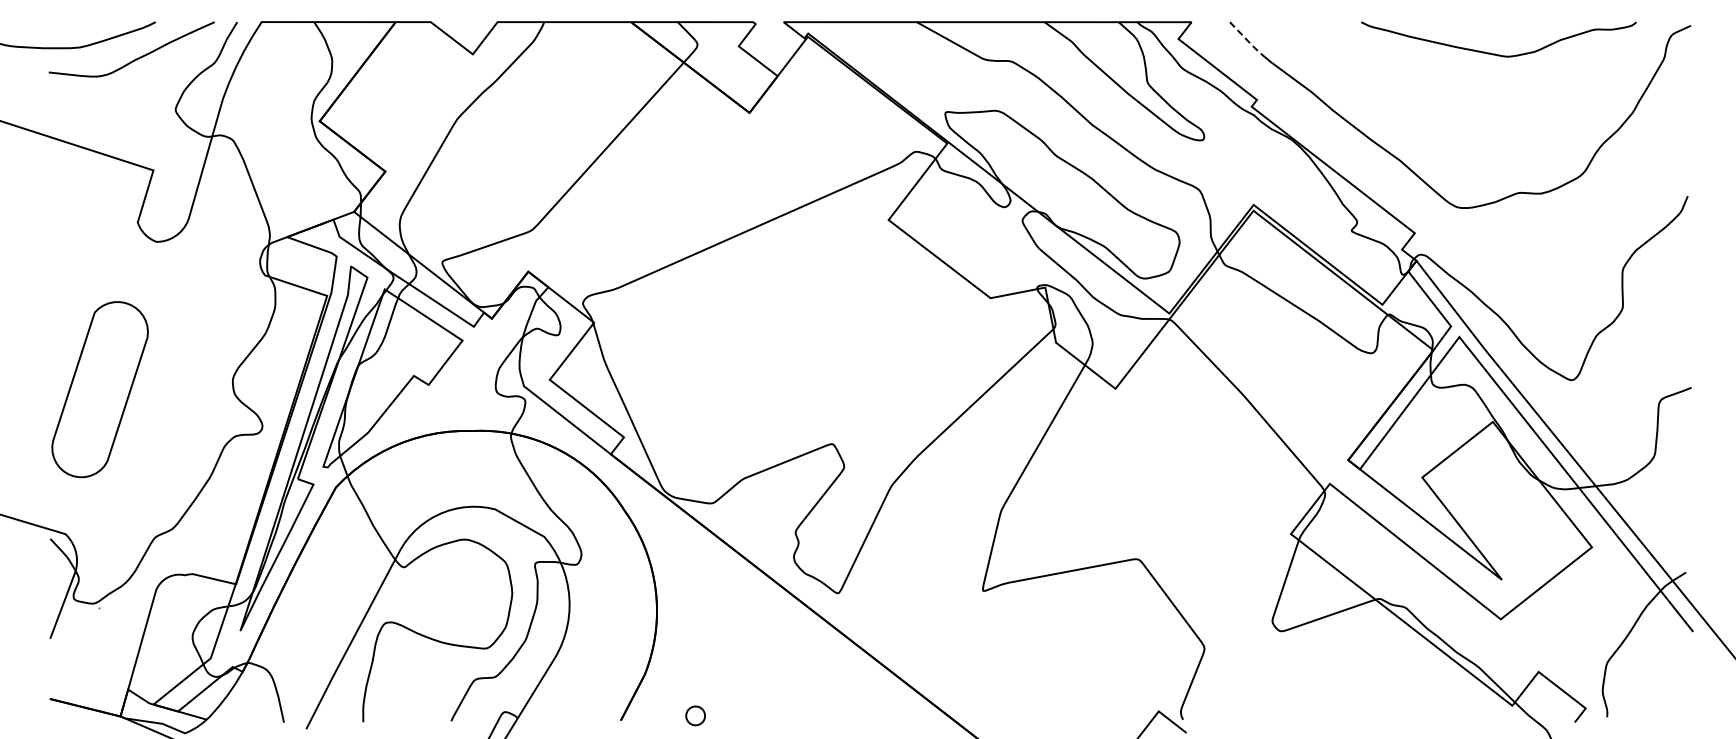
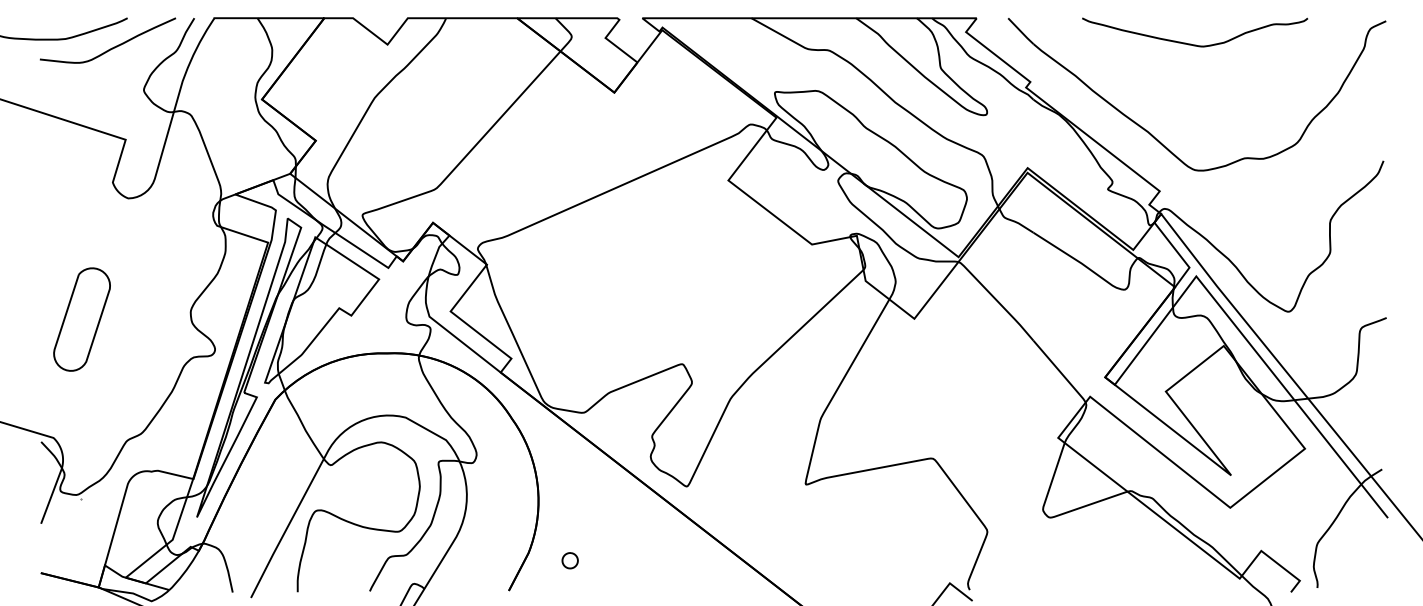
line: (1245, 38) -> (1020, 31), dashed -> solid
curve: (1495, 53) -> (1192, 43), moved
part: (100, 389) -> (82, 319), size x0.71
part: (695, 715) -> (570, 560), moved

